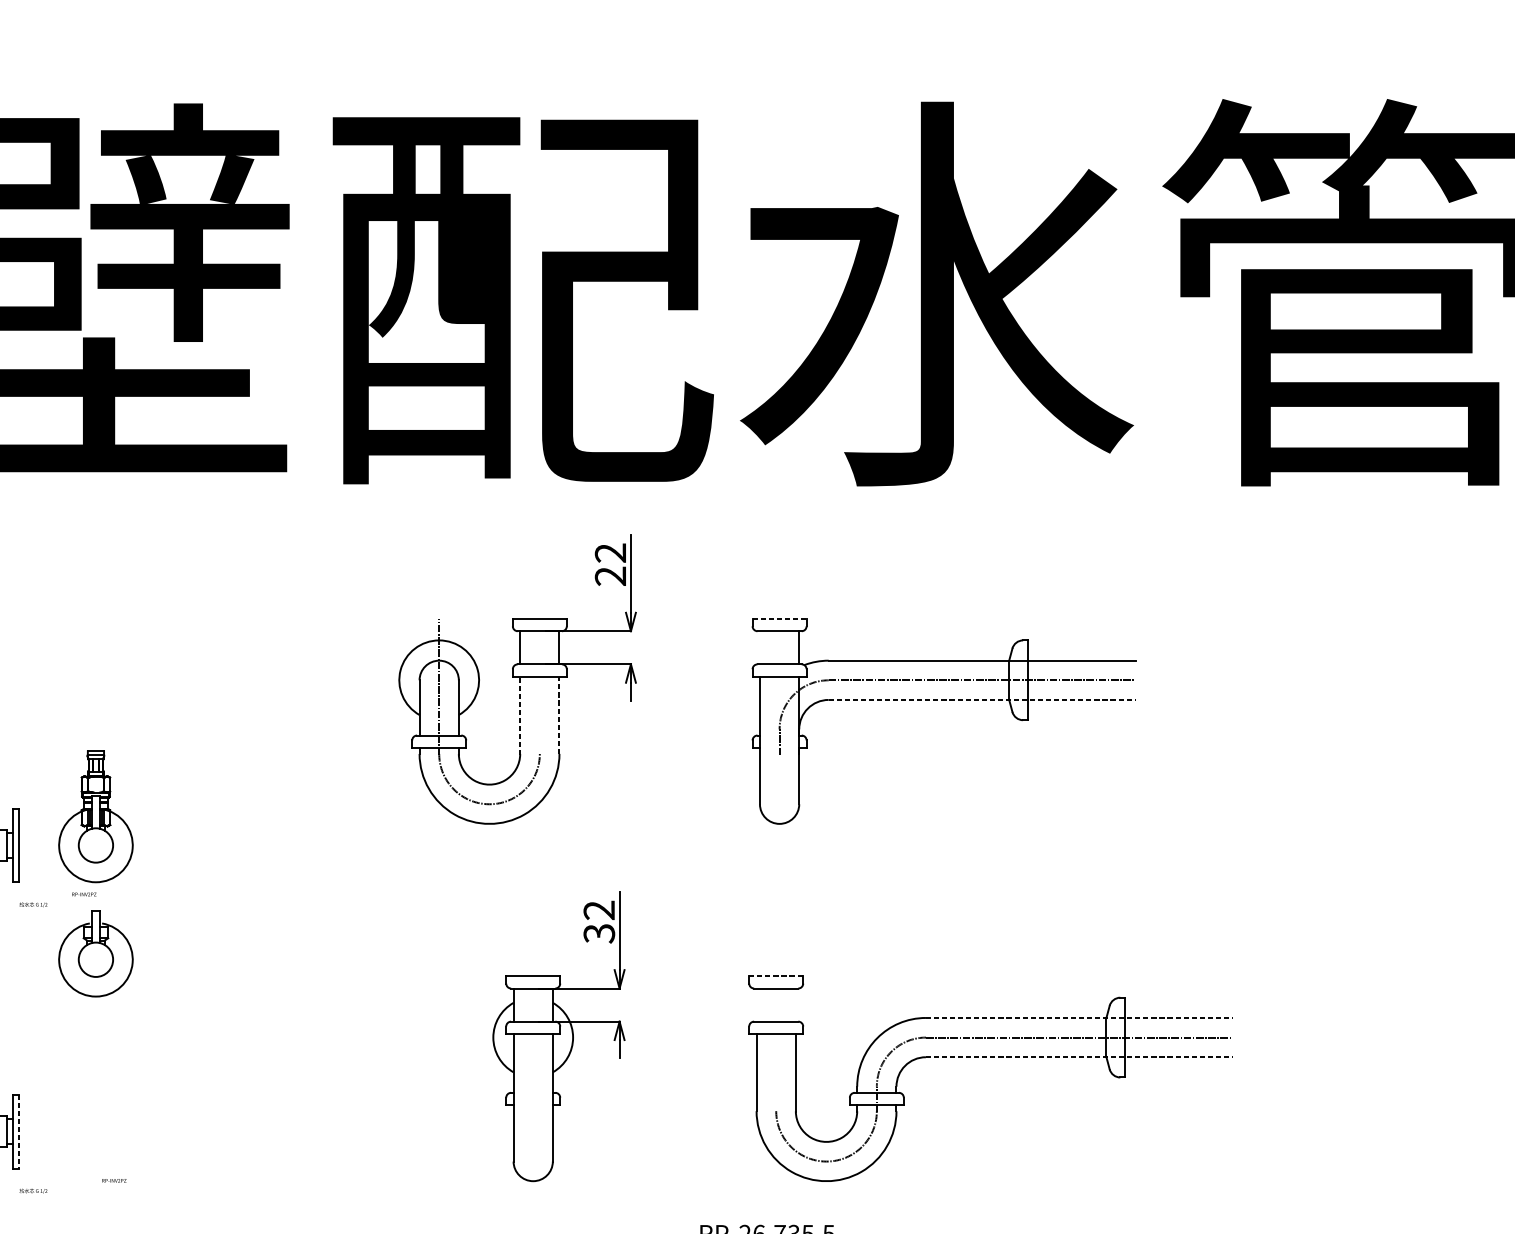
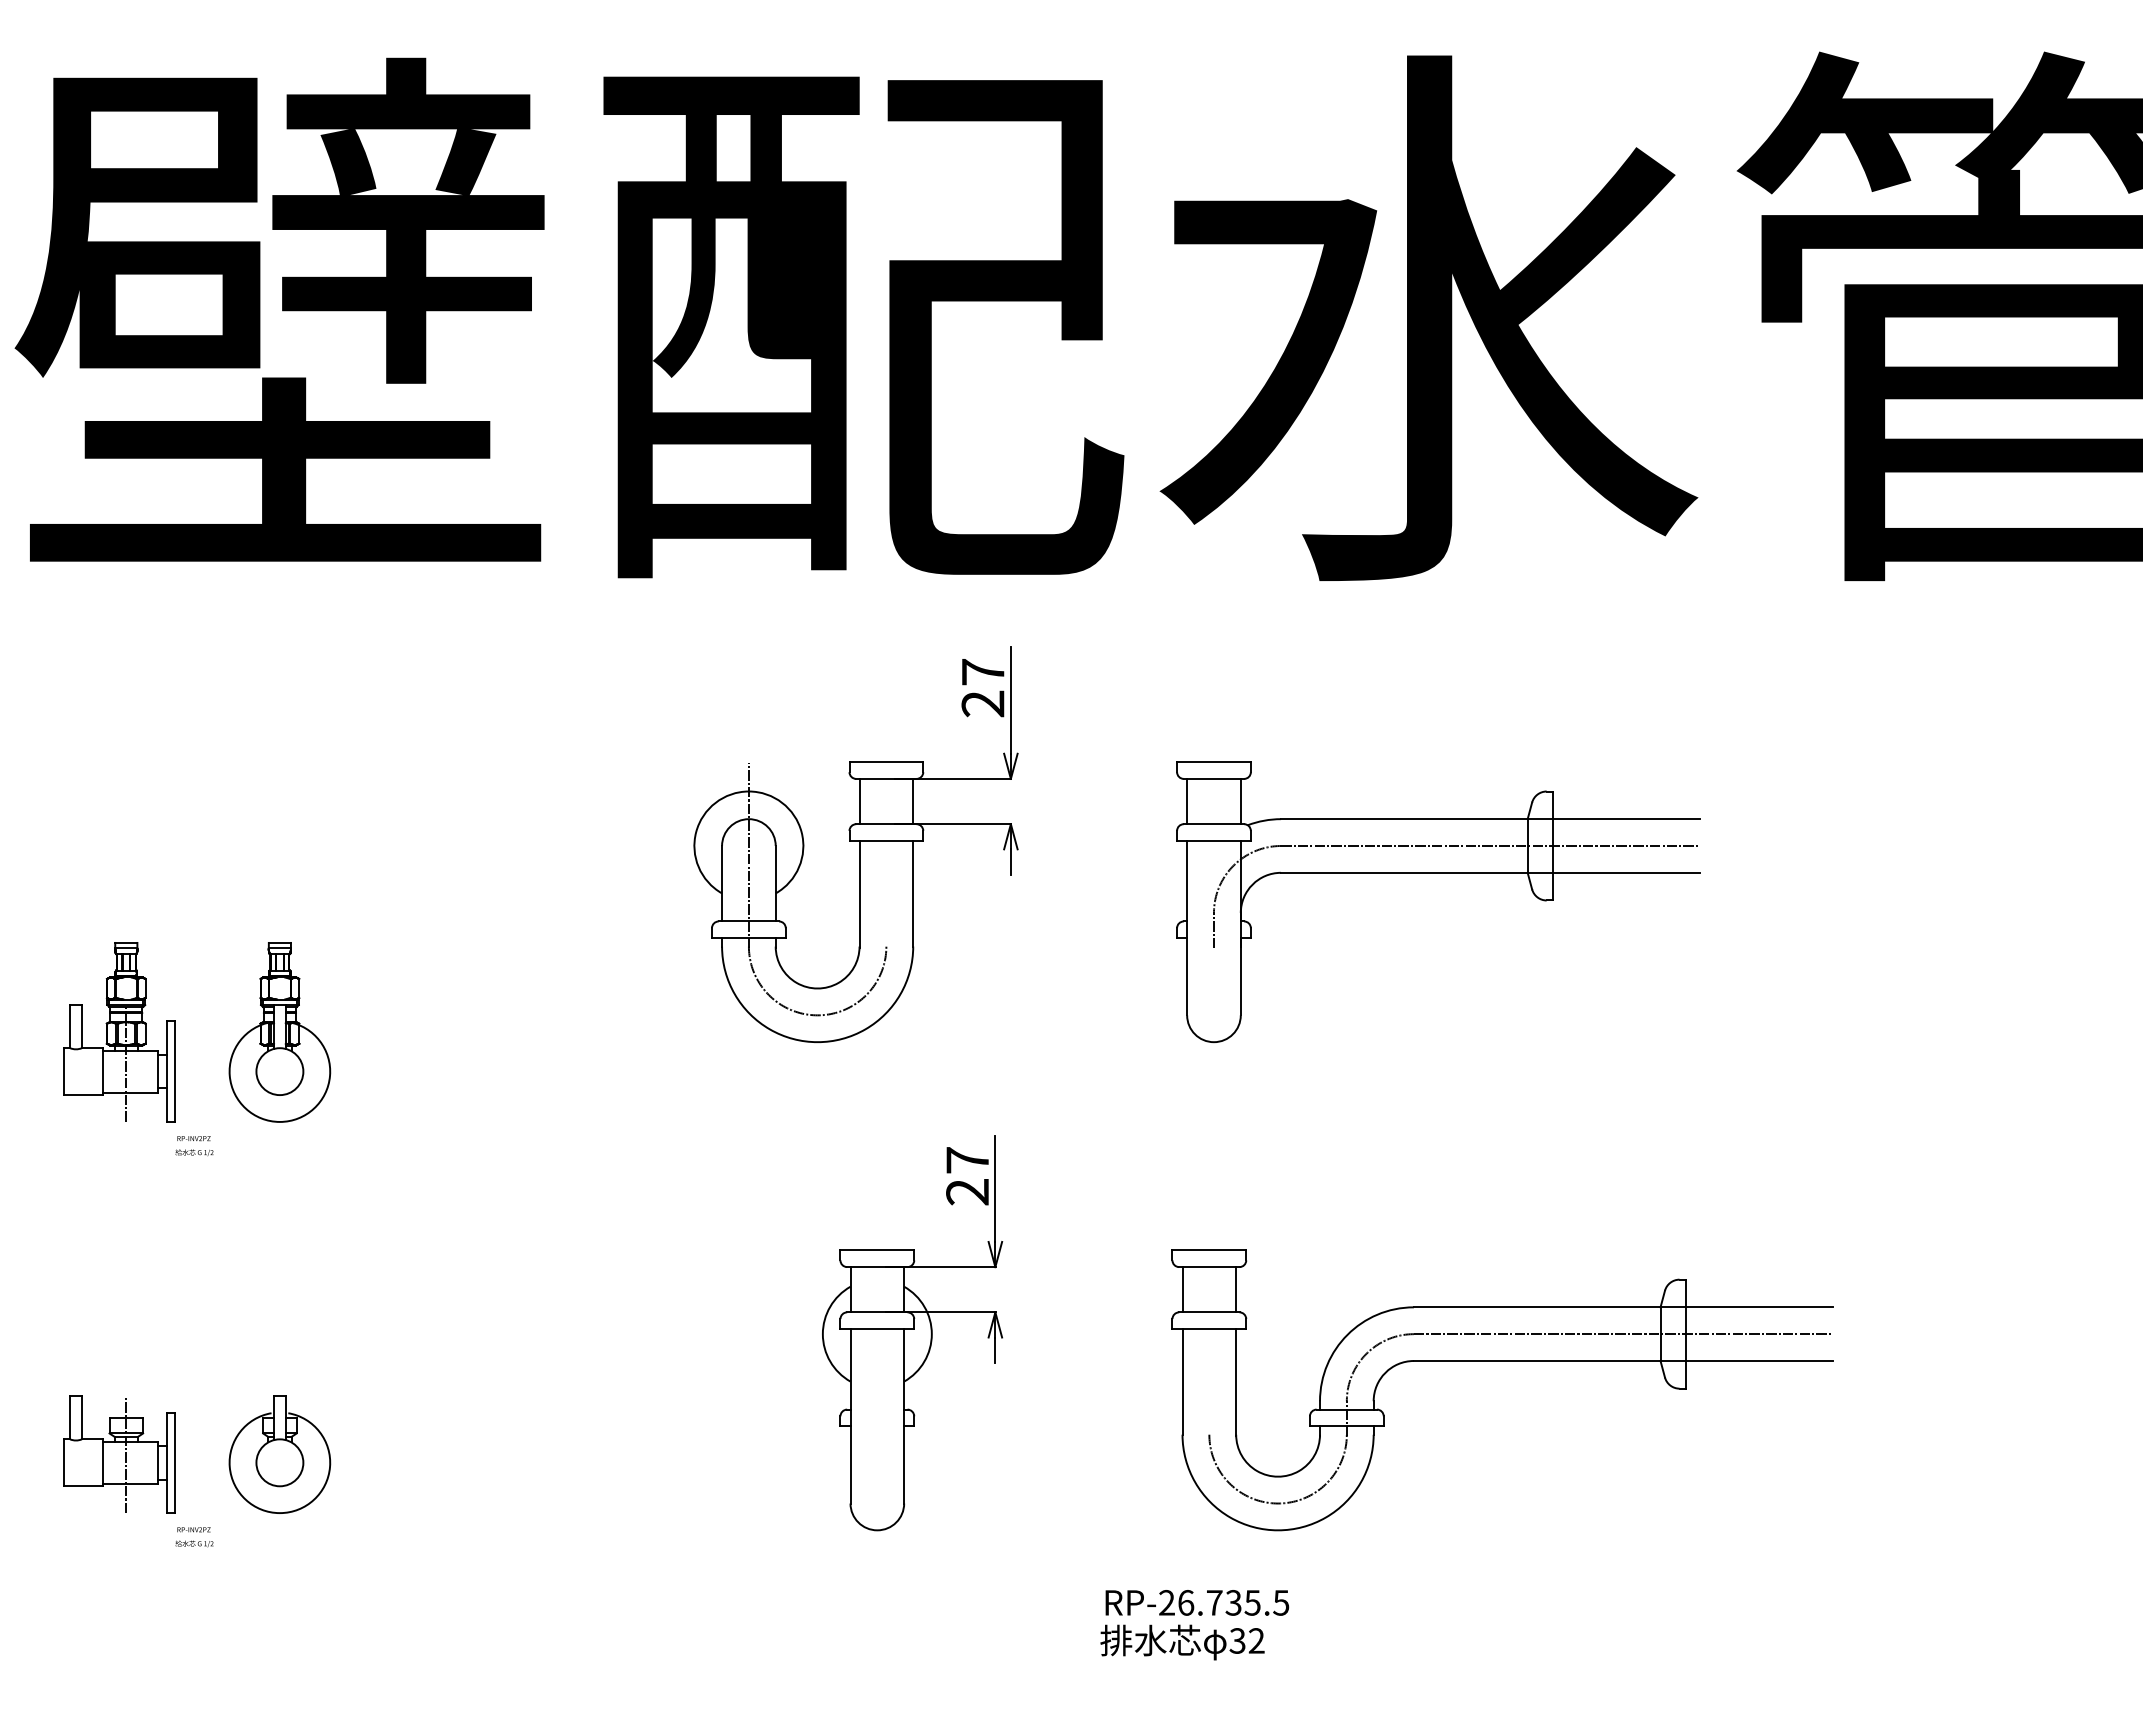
text: (610, 553) -> (982, 672), 22 -> 27
line: (779, 619) -> (1213, 762), dashed -> solid
line: (760, 647) -> (1187, 801), added
line: (981, 699) -> (1490, 872), dashed -> solid
line: (520, 715) -> (859, 894), dashed -> solid
line: (559, 715) -> (913, 893), dashed -> solid
text: (83, 894) -> (193, 1138), moved
text: (599, 922) -> (967, 1176), 32 -> 27
part: (95, 953) -> (279, 1454), moved
line: (776, 976) -> (1209, 1250), dashed -> solid
line: (756, 1004) -> (1182, 1289), added
line: (796, 1004) -> (1236, 1289), added
line: (1079, 1018) -> (1623, 1307), dashed -> solid
line: (1079, 1056) -> (1623, 1360), dashed -> solid
line: (18, 1132) -> (174, 1463), dashed -> solid
text: (113, 1180) -> (193, 1529), moved

